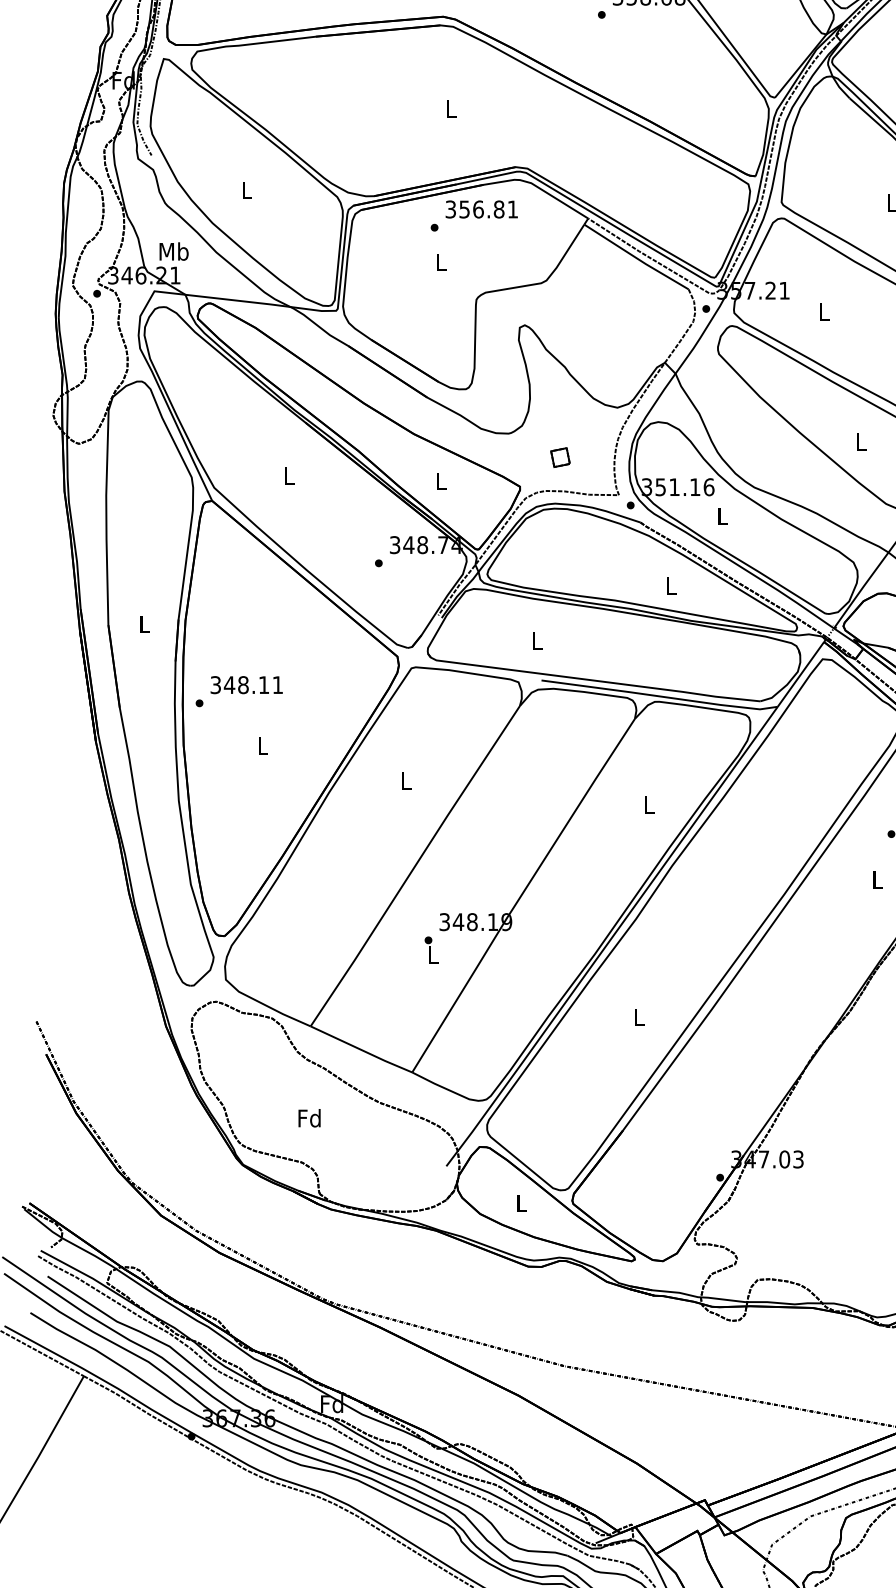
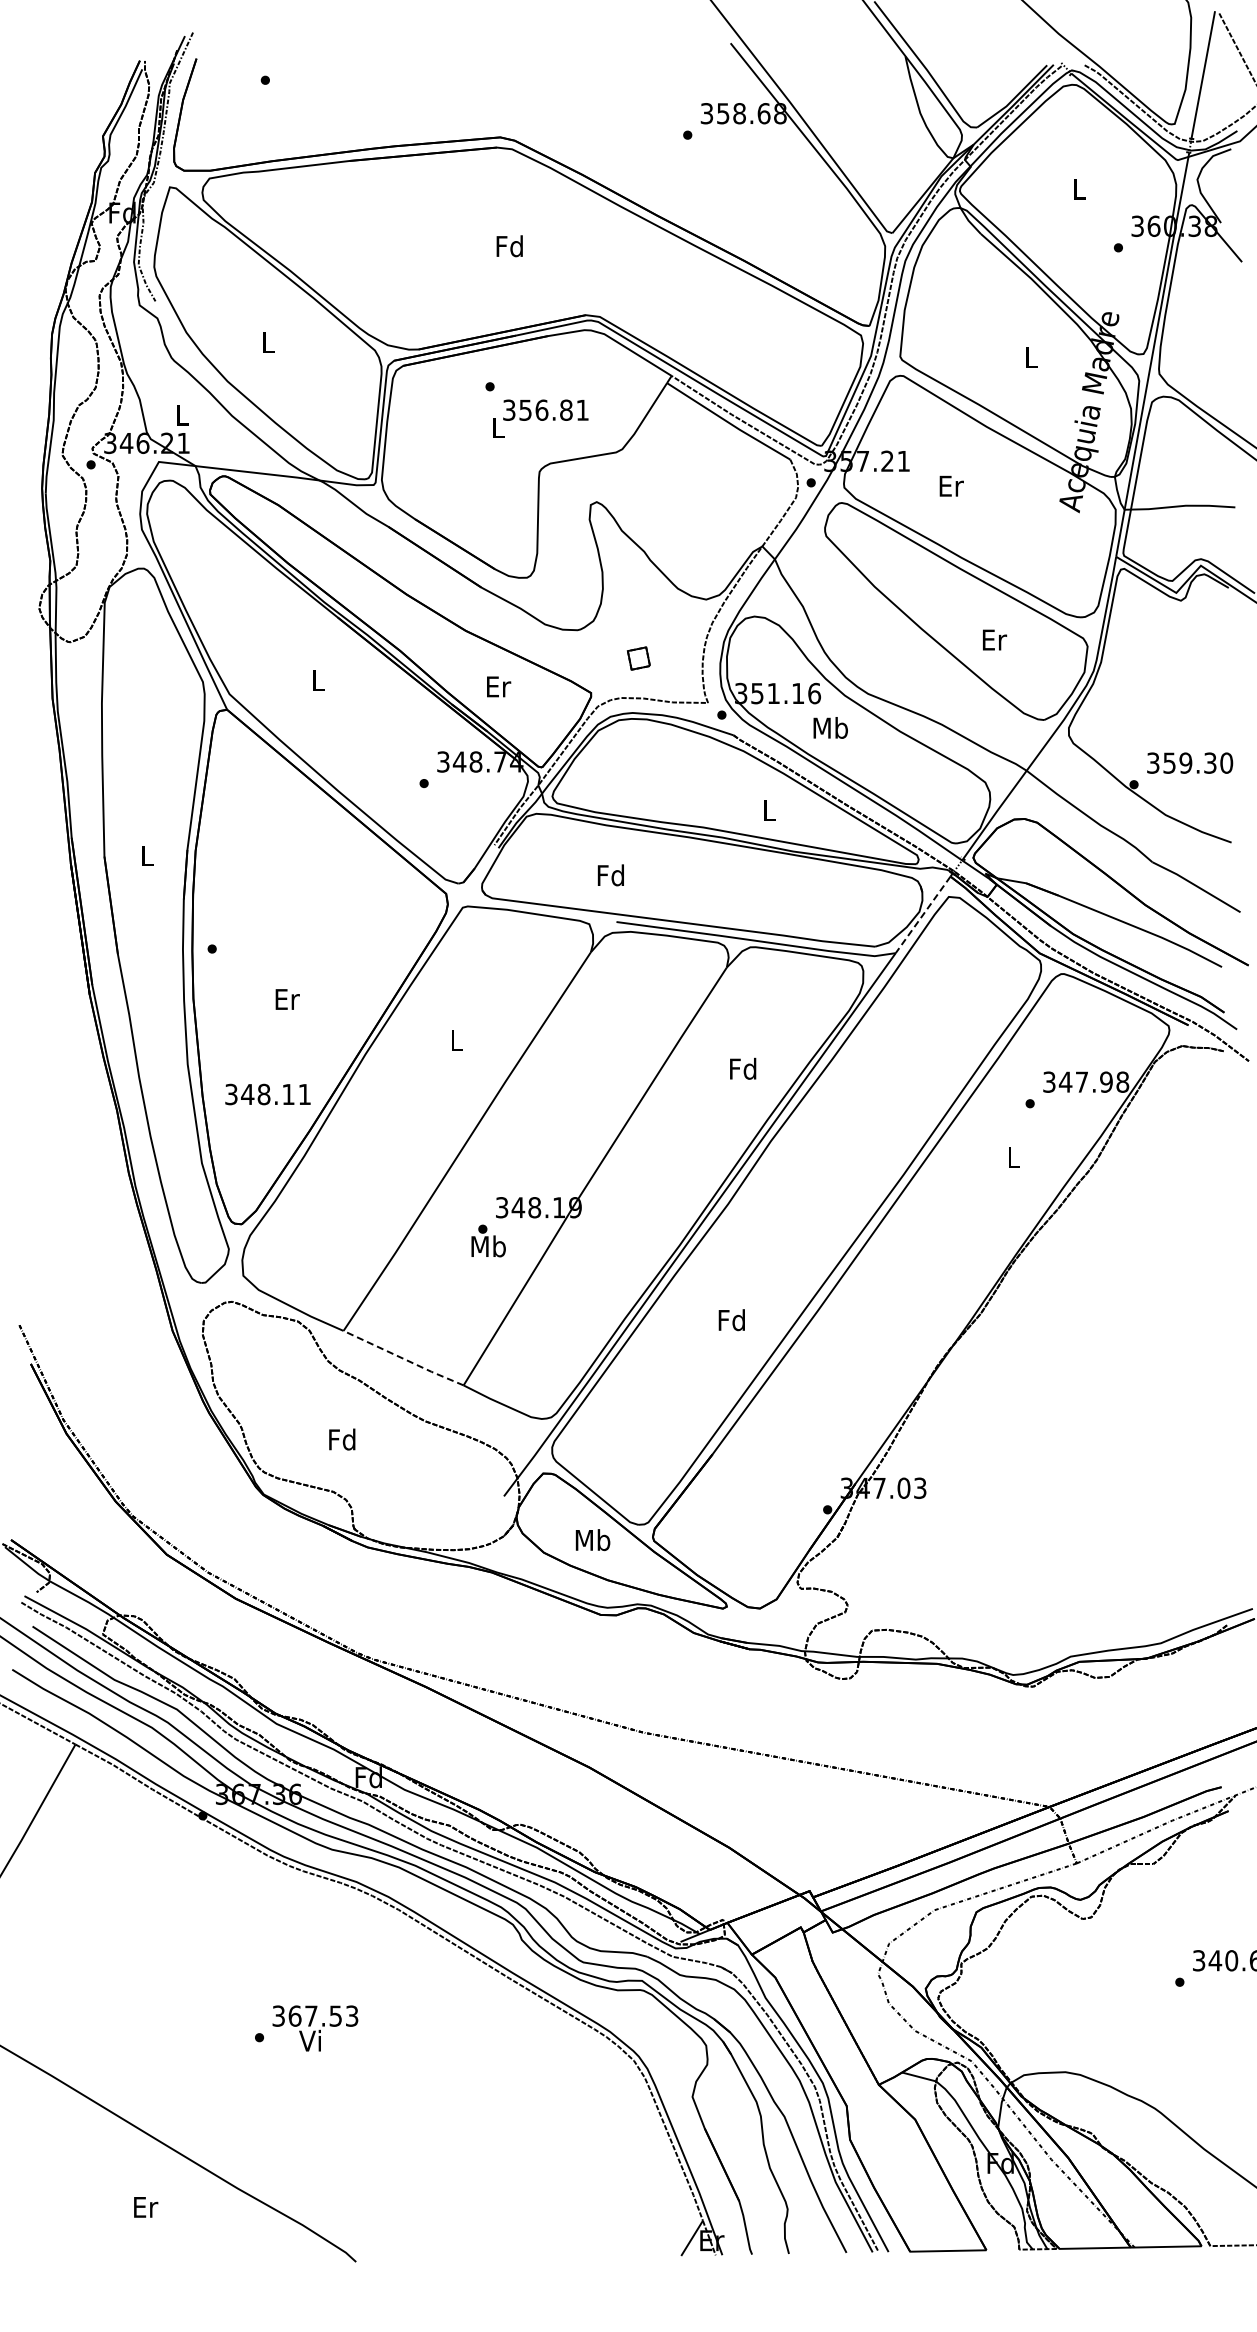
text: (451, 109) -> (509, 246), L -> Fd
text: (481, 208) -> (545, 409), moved
text: (174, 251) -> (182, 414), Mb -> L
text: (824, 311) -> (951, 485), L -> Er
text: (862, 441) -> (995, 639), L -> Er
text: (442, 481) -> (499, 686), L -> Er
text: (722, 515) -> (830, 727), L -> Mb
text: (536, 641) -> (610, 875), L -> Fd
line: (800, 674) -> (922, 915), solid -> dashed
text: (246, 685) -> (267, 1094), moved
text: (263, 746) -> (287, 999), L -> Er
text: (648, 804) -> (743, 1068), L -> Fd
text: (433, 954) -> (488, 1246), L -> Mb
text: (638, 1017) -> (731, 1320), L -> Fd
line: (361, 1049) -> (403, 1358), solid -> dashed
text: (521, 1203) -> (592, 1540), L -> Mb

